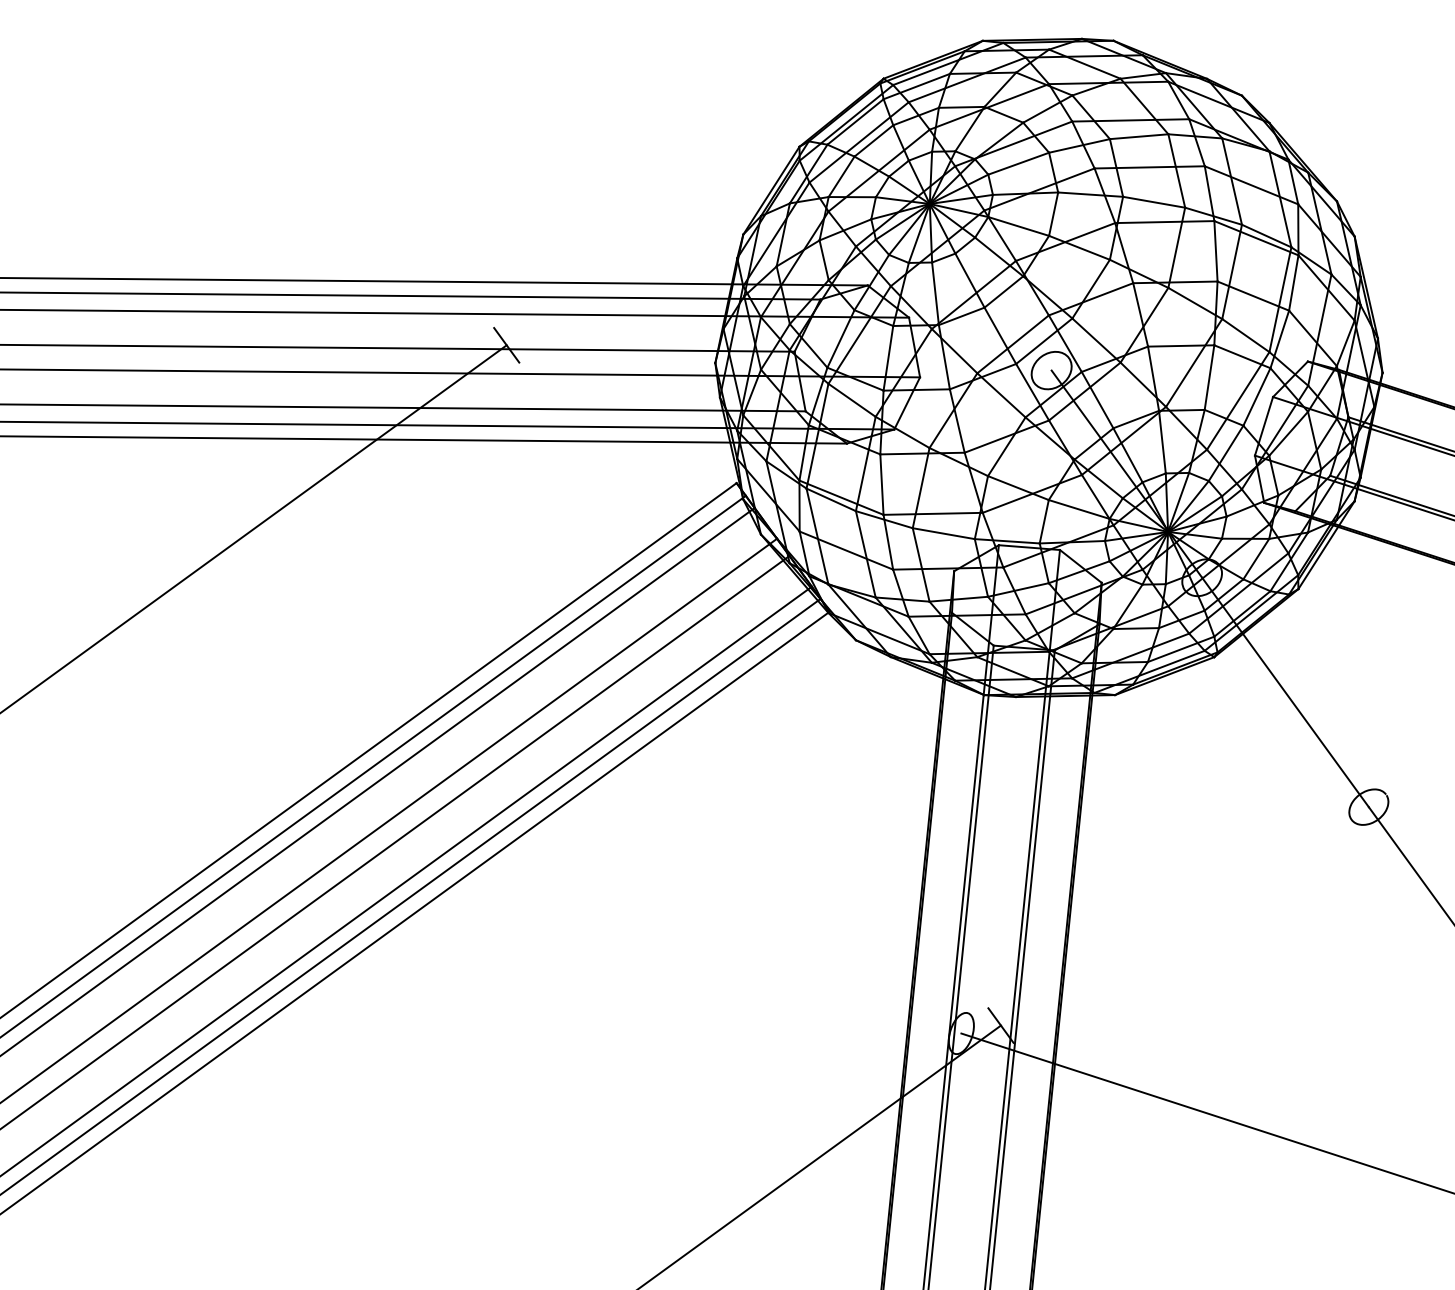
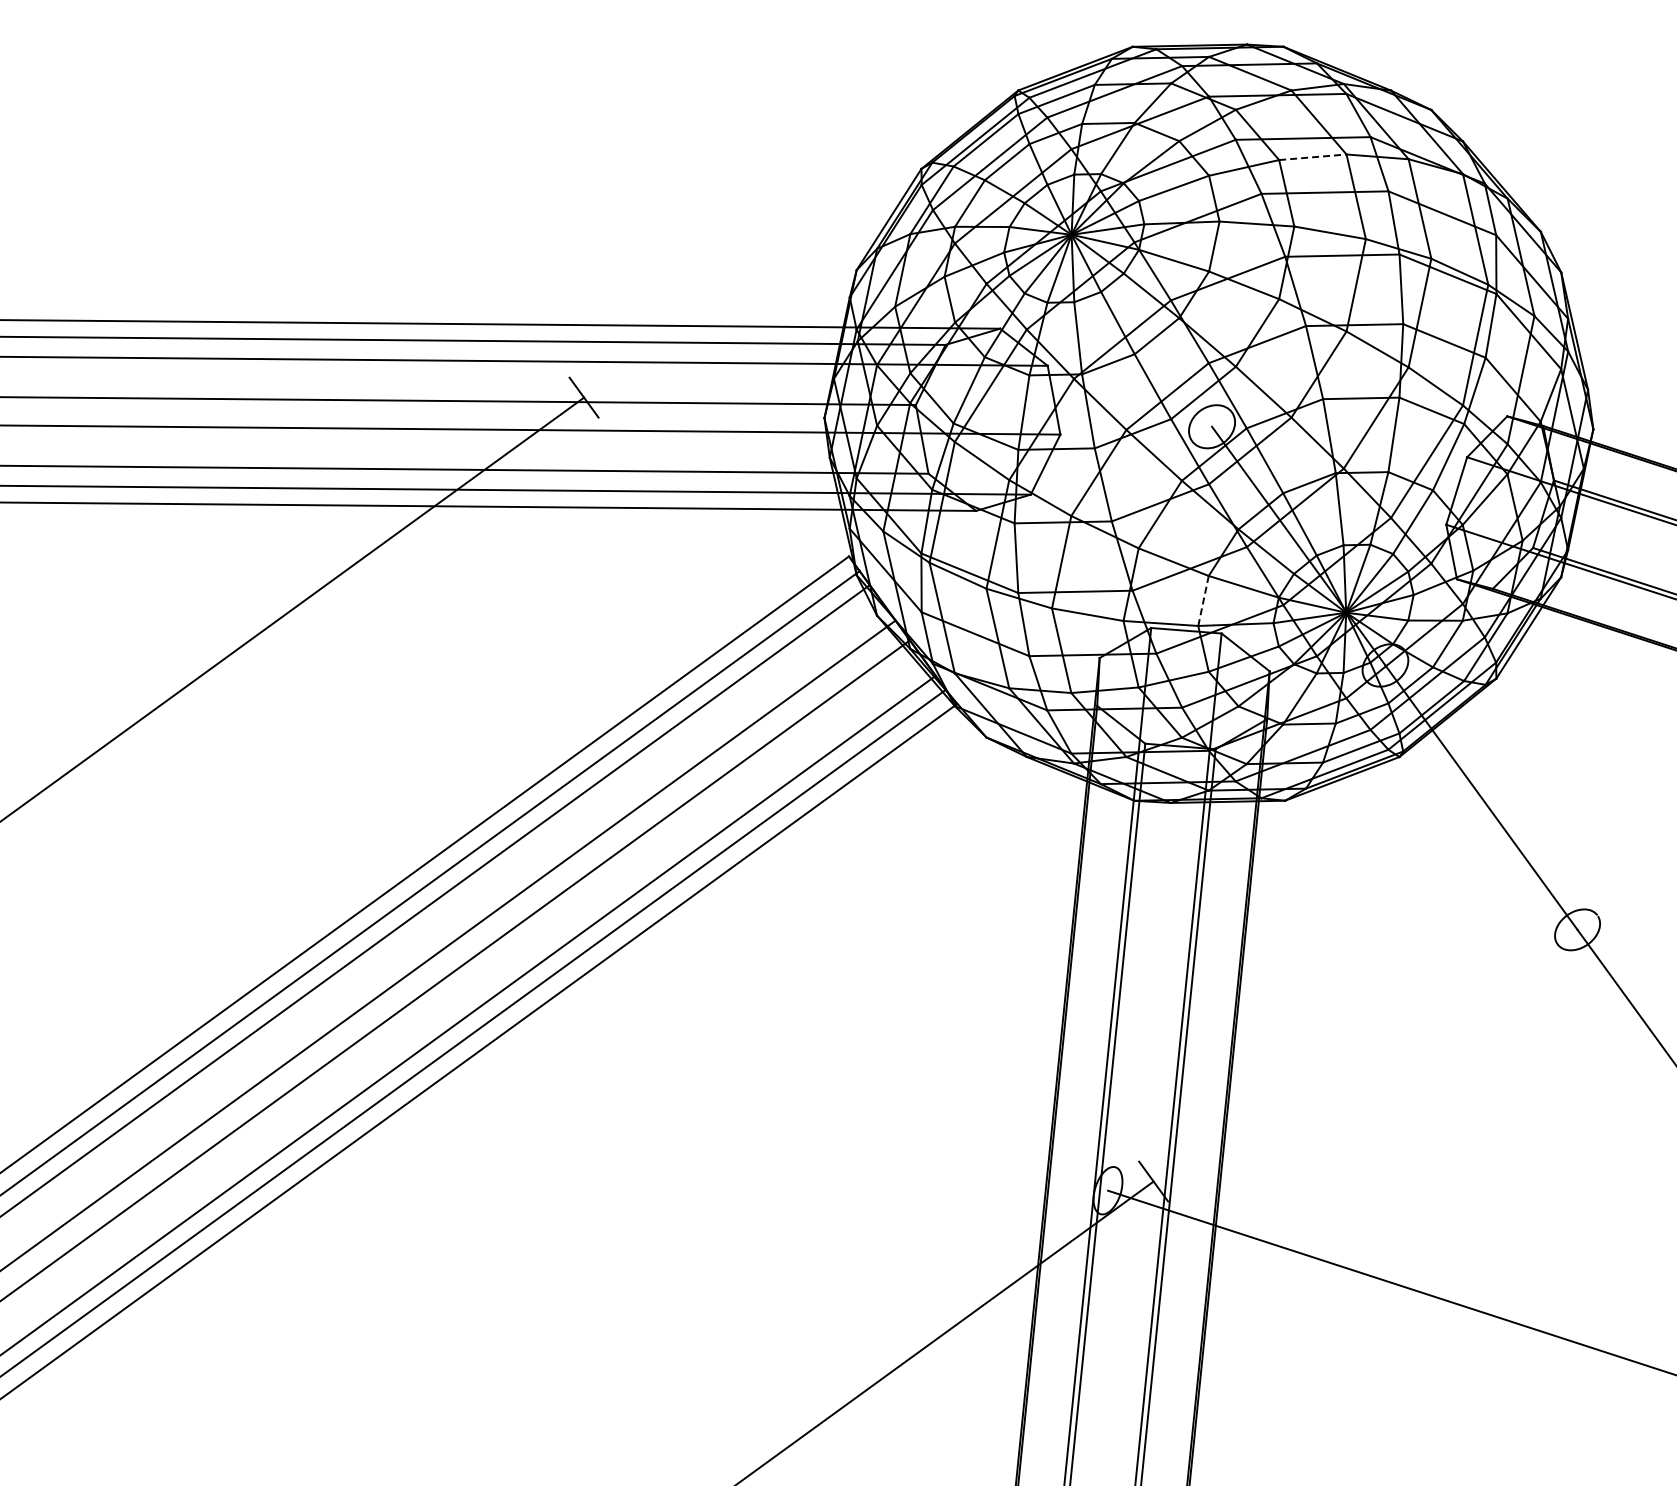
line: (1138, 136) -> (1312, 157), solid -> dashed
line: (1044, 521) -> (1203, 600), solid -> dashed

